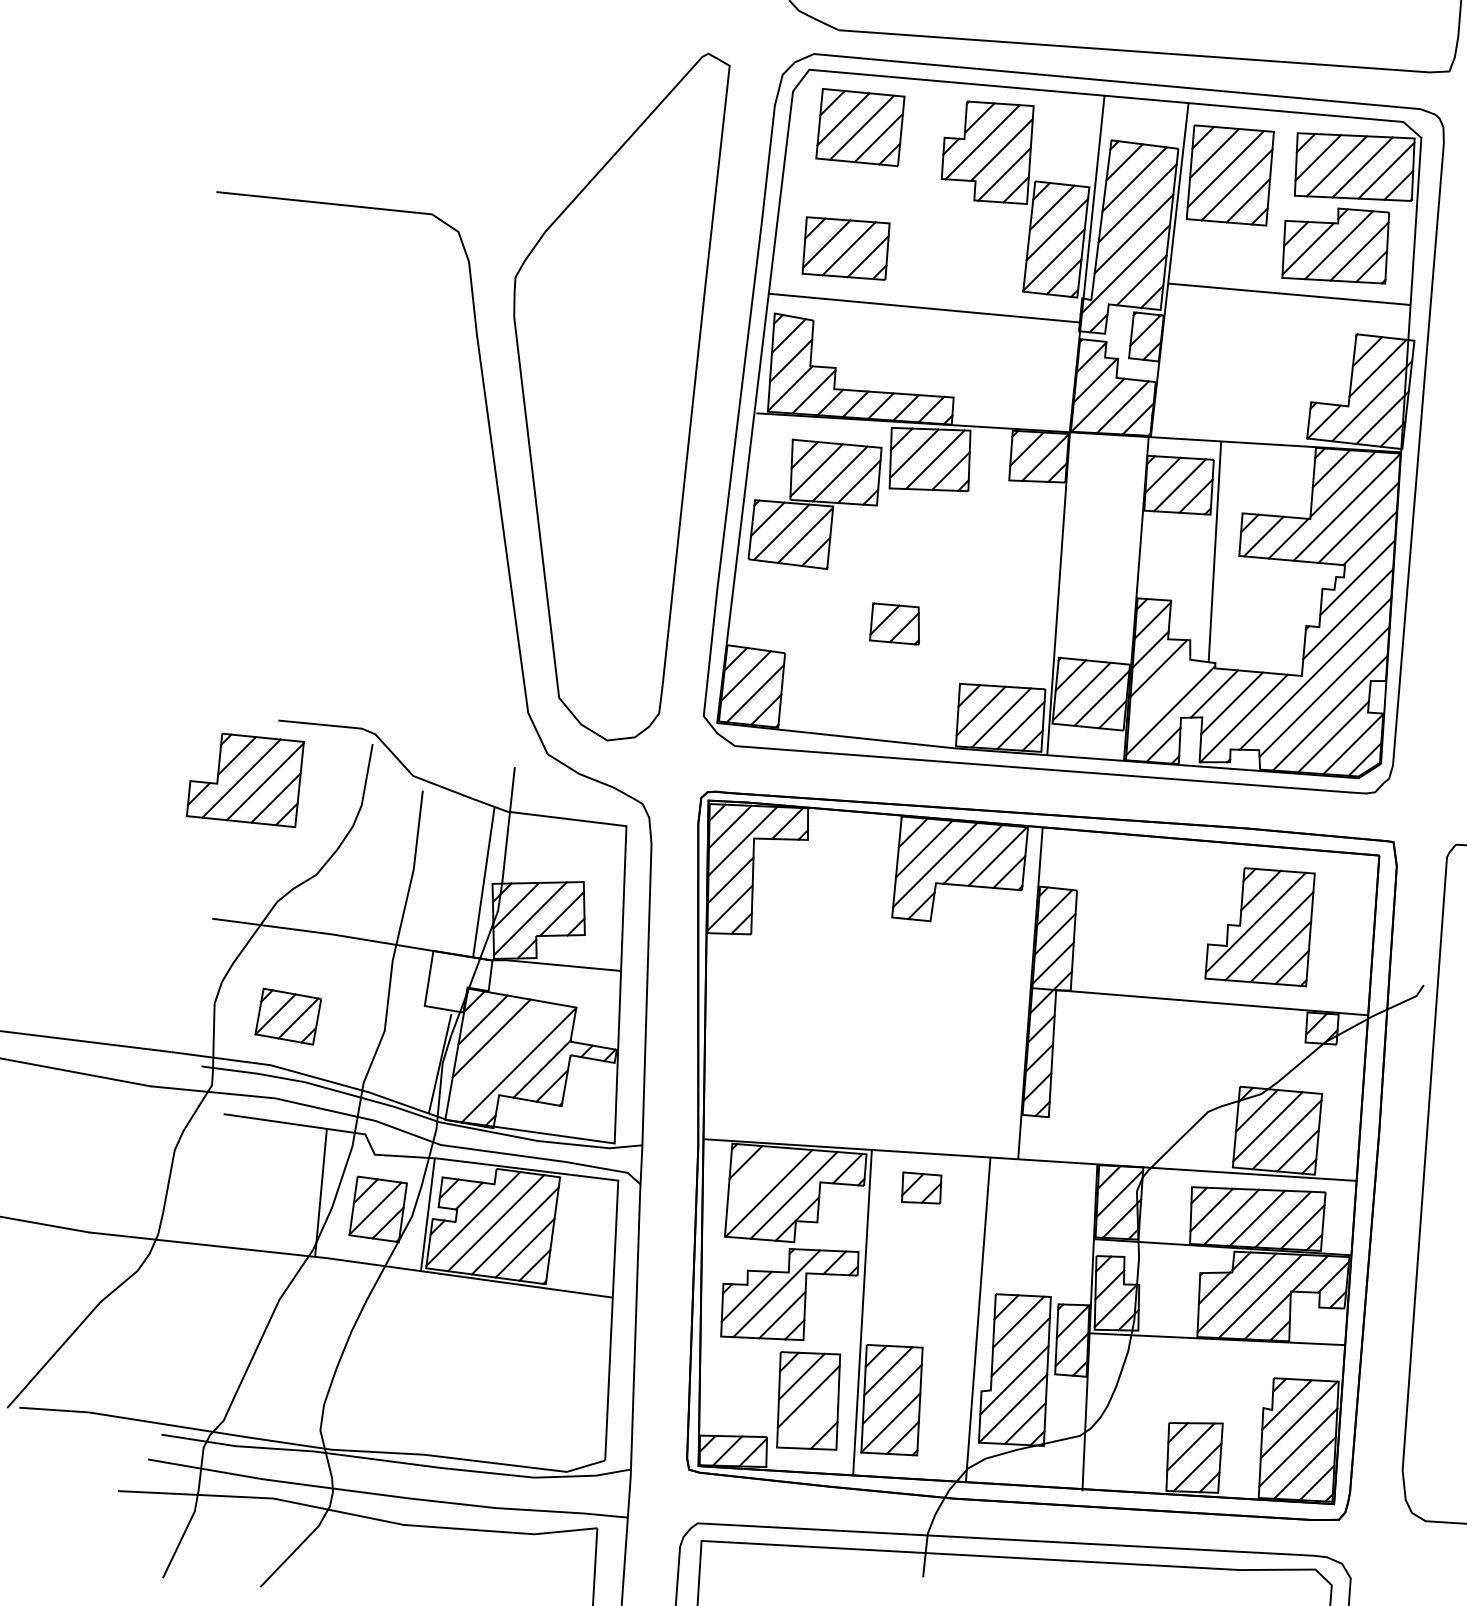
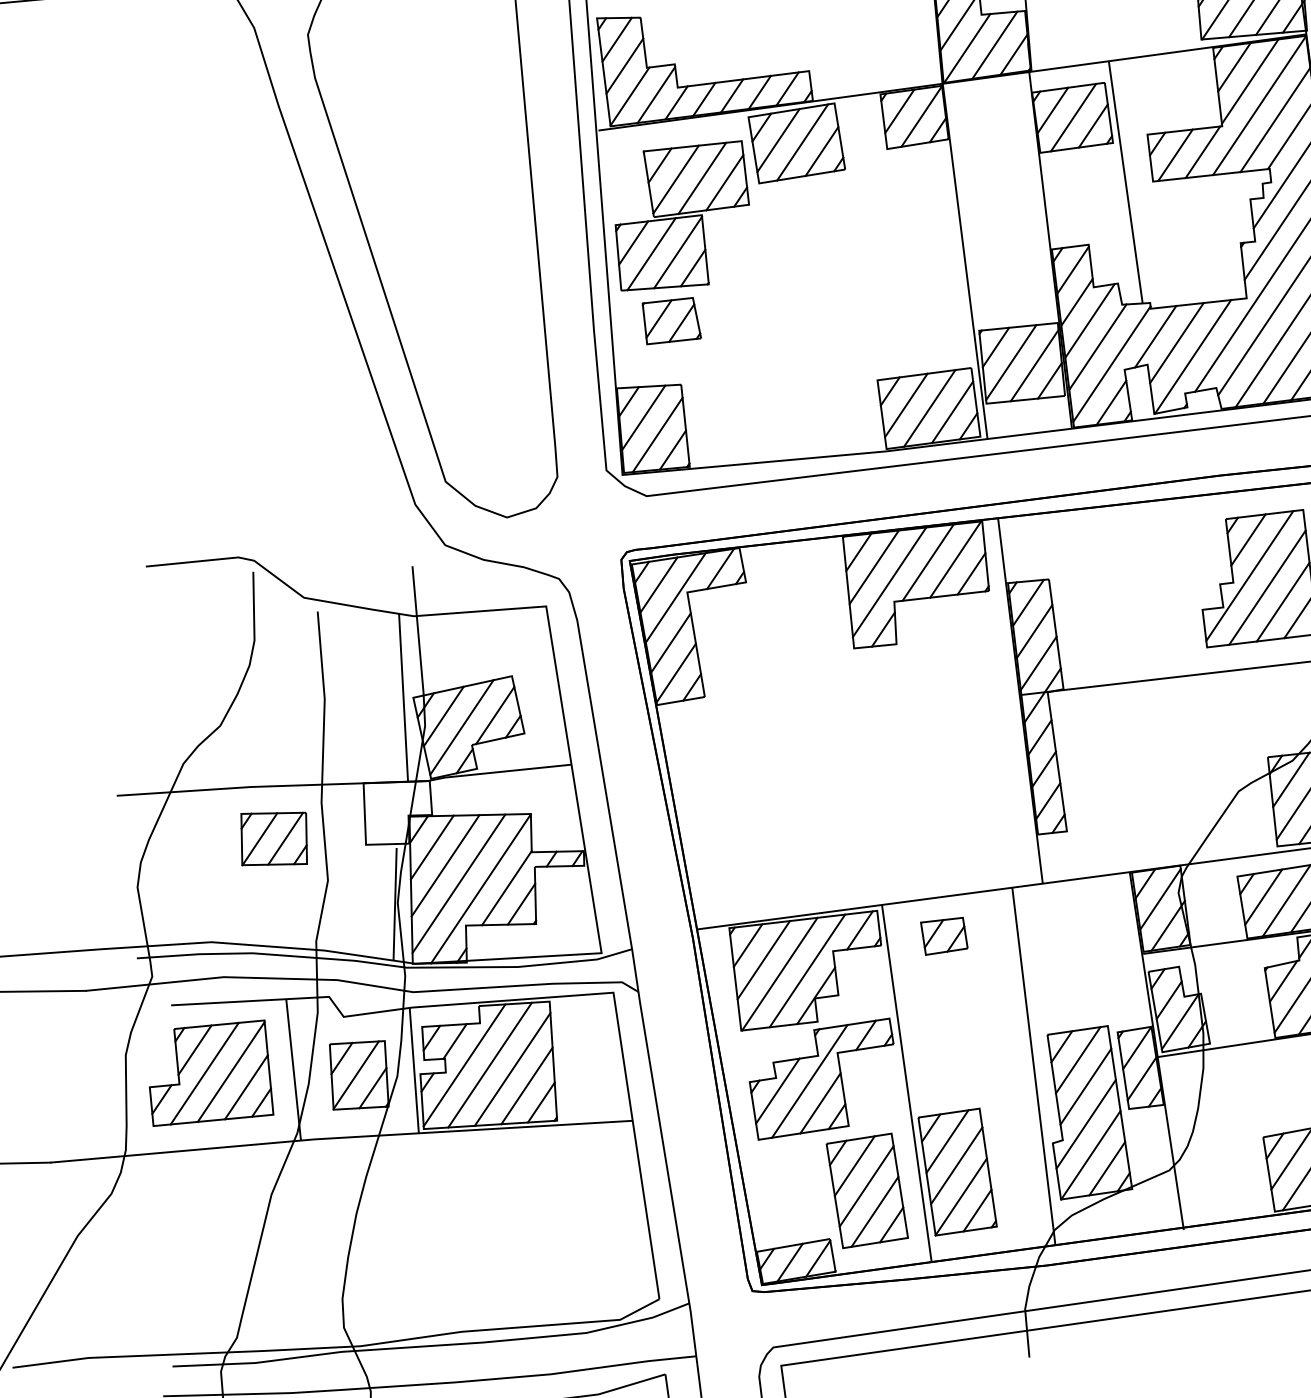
part: (894, 623) -> (670, 320), moved
line: (1161, 692) -> (1098, 346), added
part: (245, 780) -> (209, 1074), moved
part: (287, 1016) -> (273, 838), moved
line: (500, 1056) -> (459, 883), added
line: (757, 1178) -> (764, 960), added
line: (811, 1420) -> (874, 1211), added

